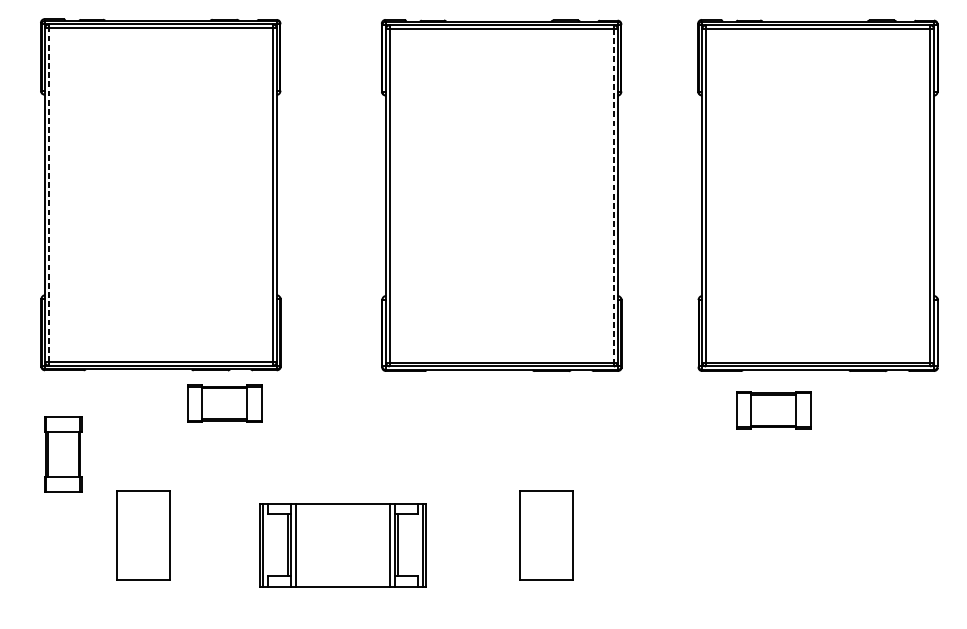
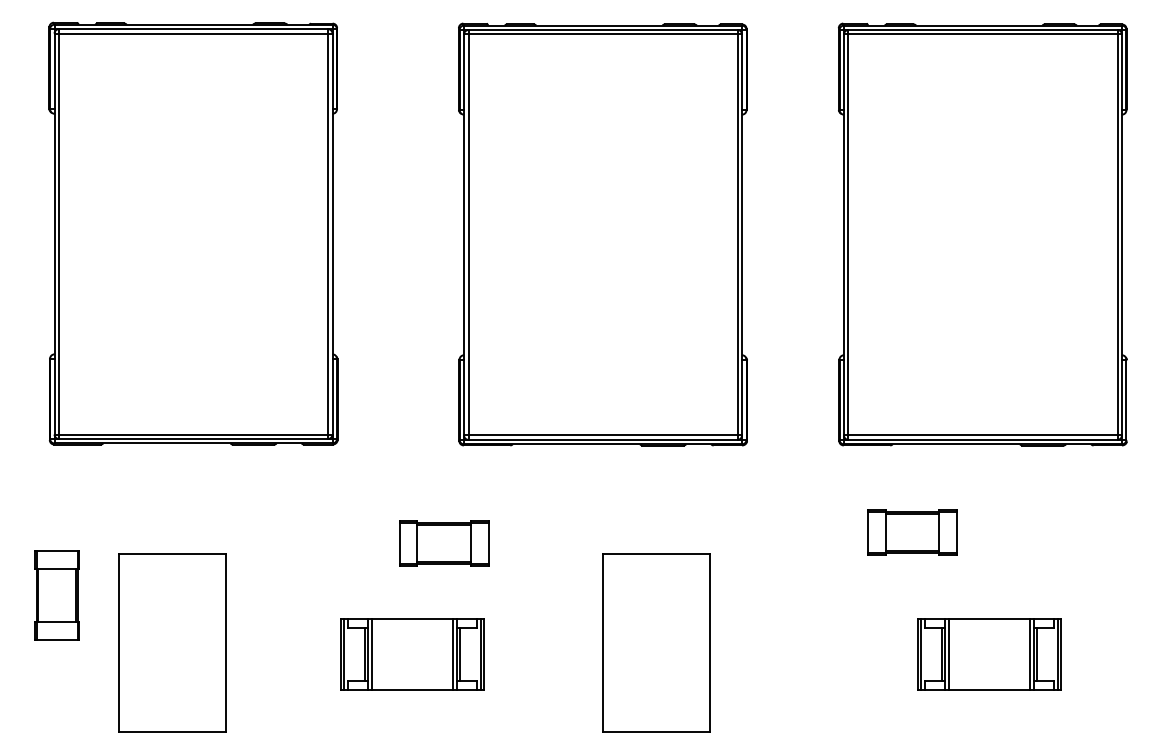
line: (49, 194) -> (59, 233), dashed -> solid
line: (613, 196) -> (737, 235), dashed -> solid
part: (225, 403) -> (444, 543), moved
part: (773, 410) -> (912, 532), moved
part: (62, 454) -> (56, 595), moved
part: (143, 535) -> (172, 642), size x1.67
part: (546, 535) -> (656, 642), size x1.67
part: (343, 545) -> (412, 654), size x0.71
part: (823, 545) -> (989, 654), added

